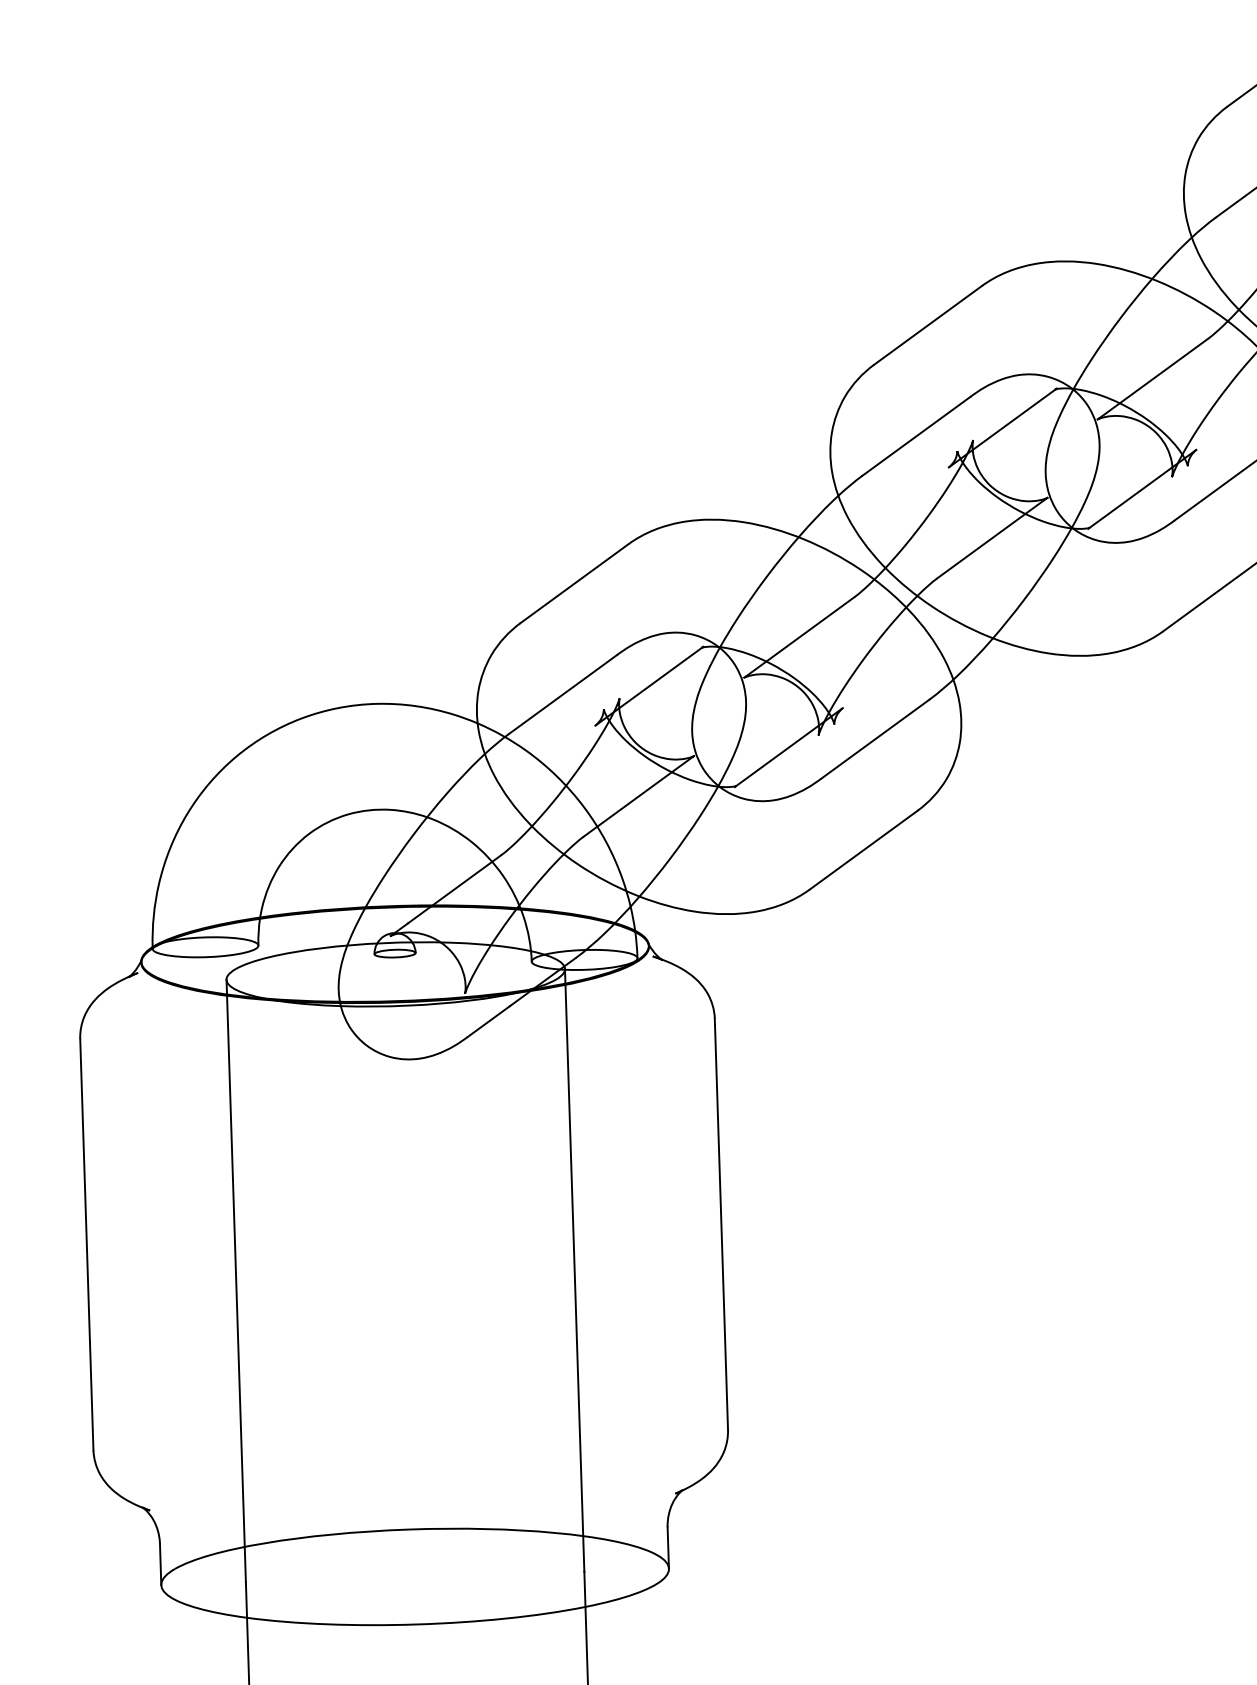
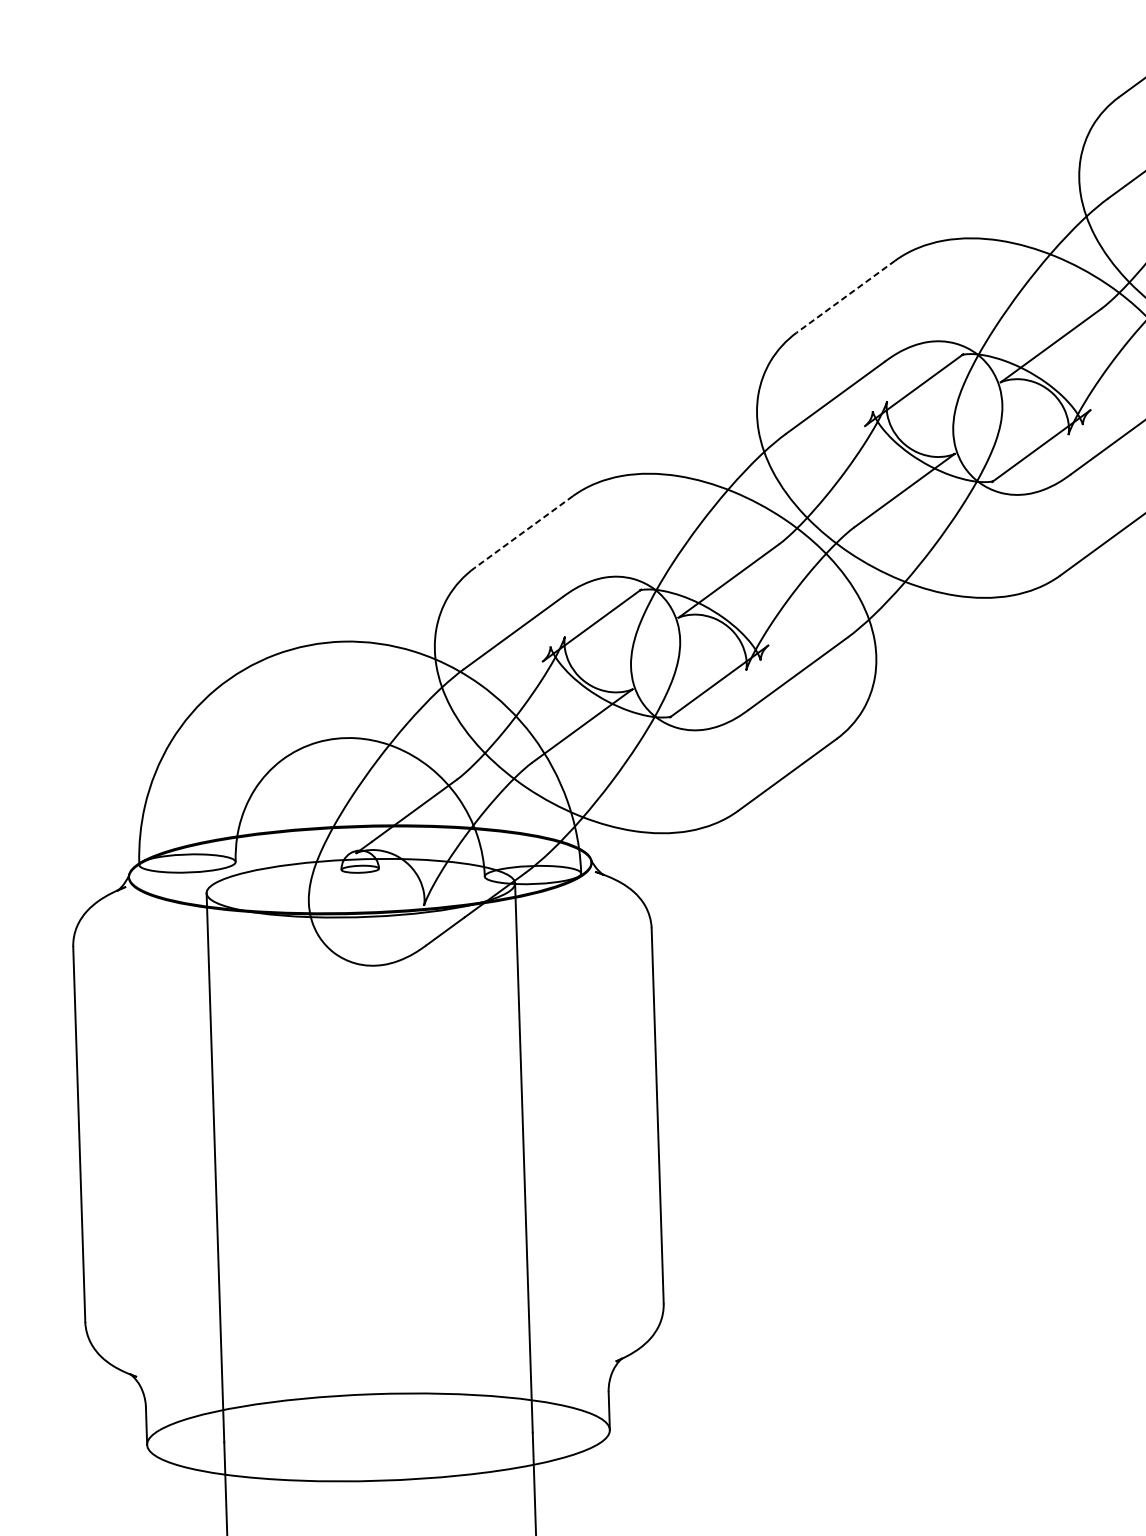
line: (927, 325) -> (845, 296), solid -> dashed
line: (574, 583) -> (523, 531), solid -> dashed

